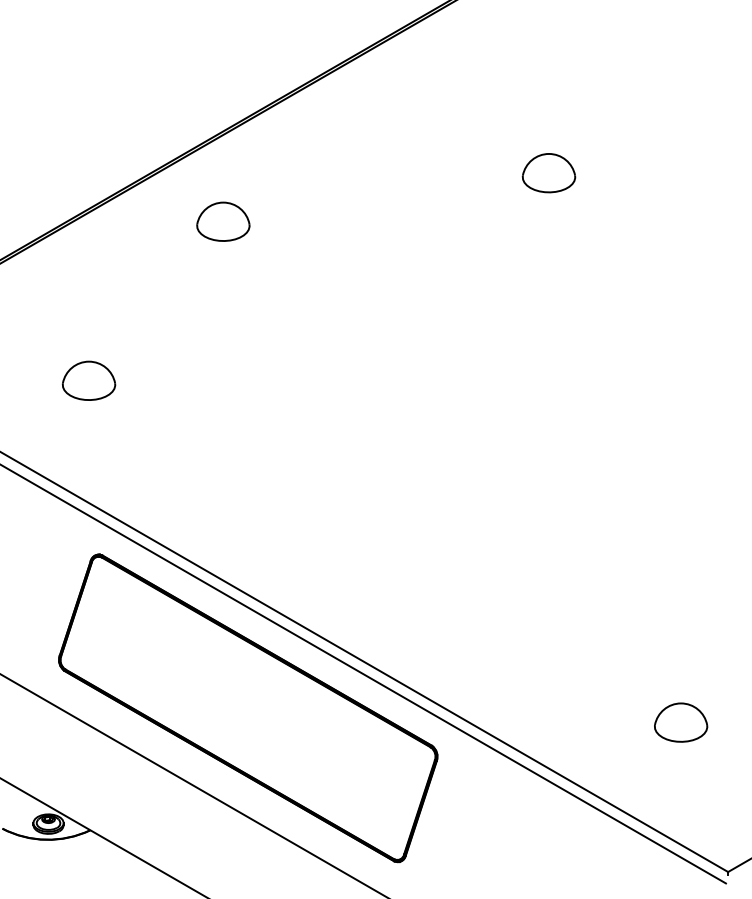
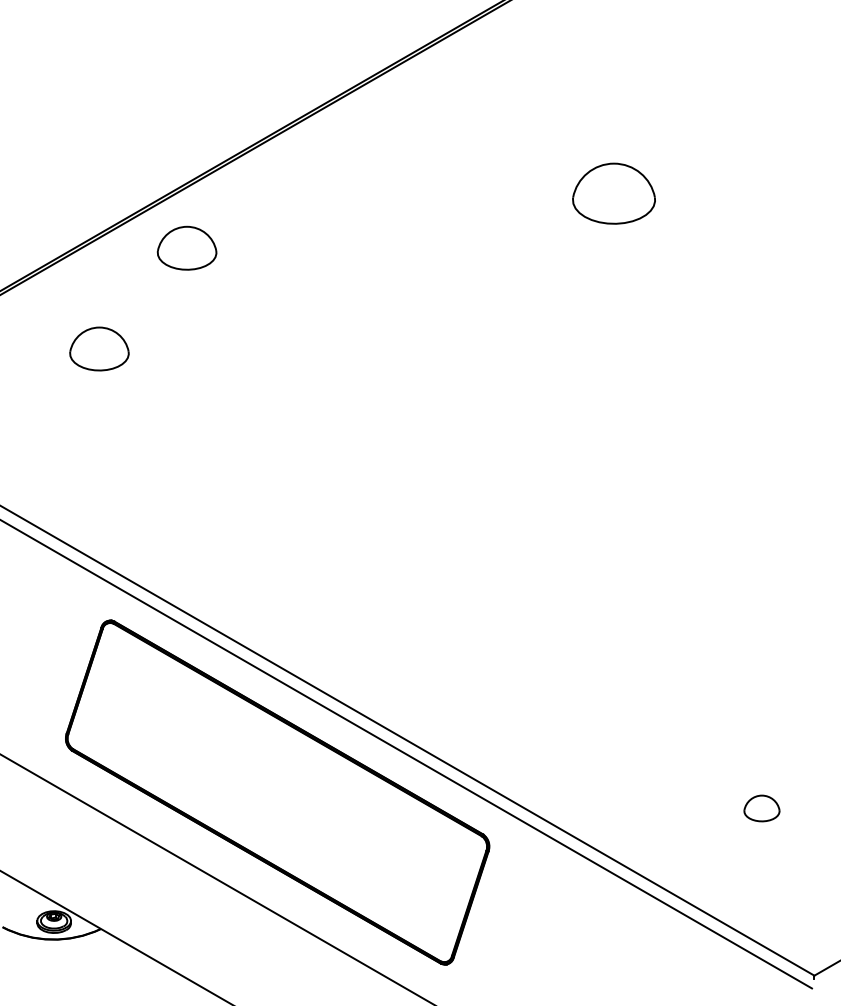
part: (548, 173) -> (613, 194), size x1.4
part: (223, 221) -> (187, 247), moved
part: (88, 380) -> (98, 348), moved
part: (681, 722) -> (762, 808), size x0.6

